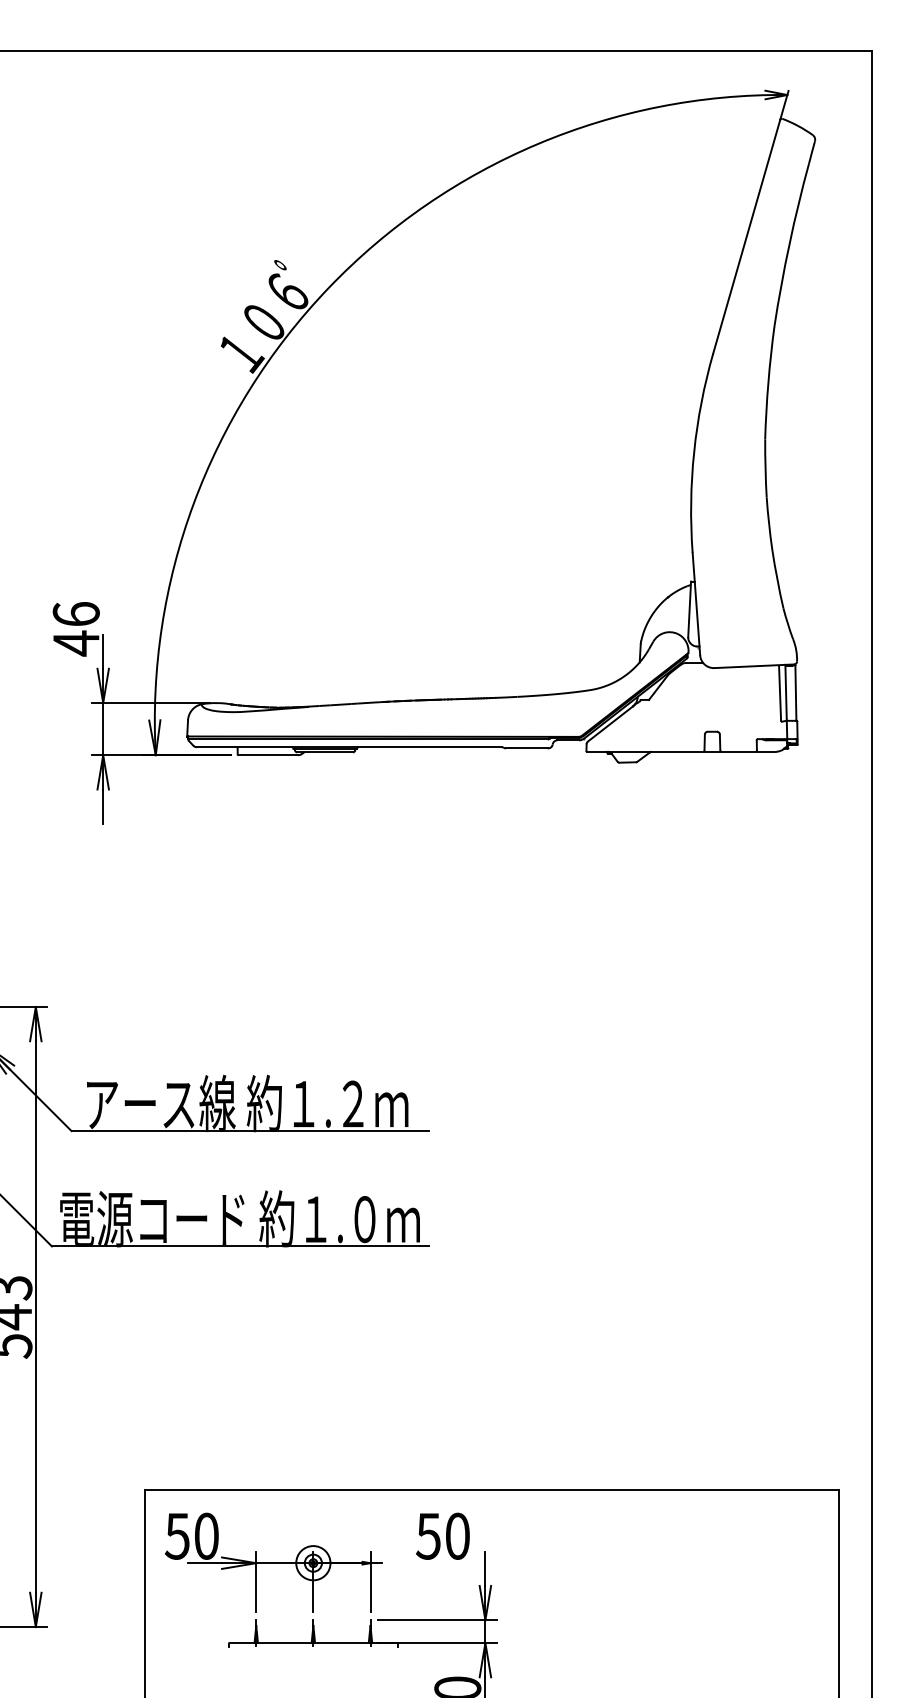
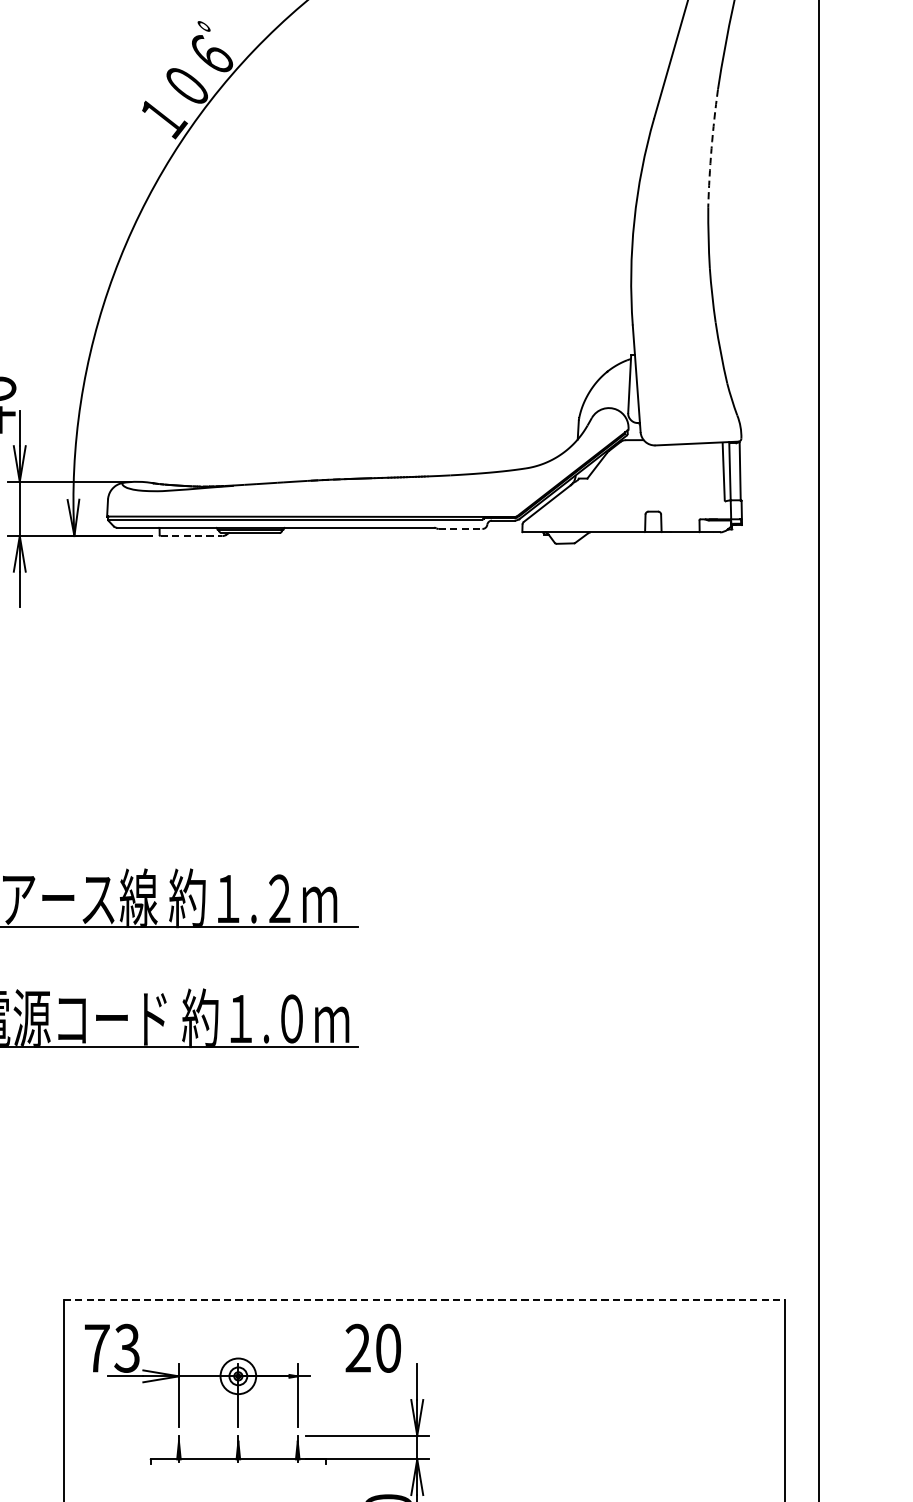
arc: (768, 382) -> (711, 148), solid -> dashed
line: (527, 748) -> (461, 529), solid -> dashed
line: (268, 755) -> (191, 536), solid -> dashed
line: (492, 1490) -> (424, 1300), solid -> dashed
text: (191, 1535) -> (111, 1347), 50 -> 73
text: (428, 1535) -> (358, 1347), 50 -> 20

